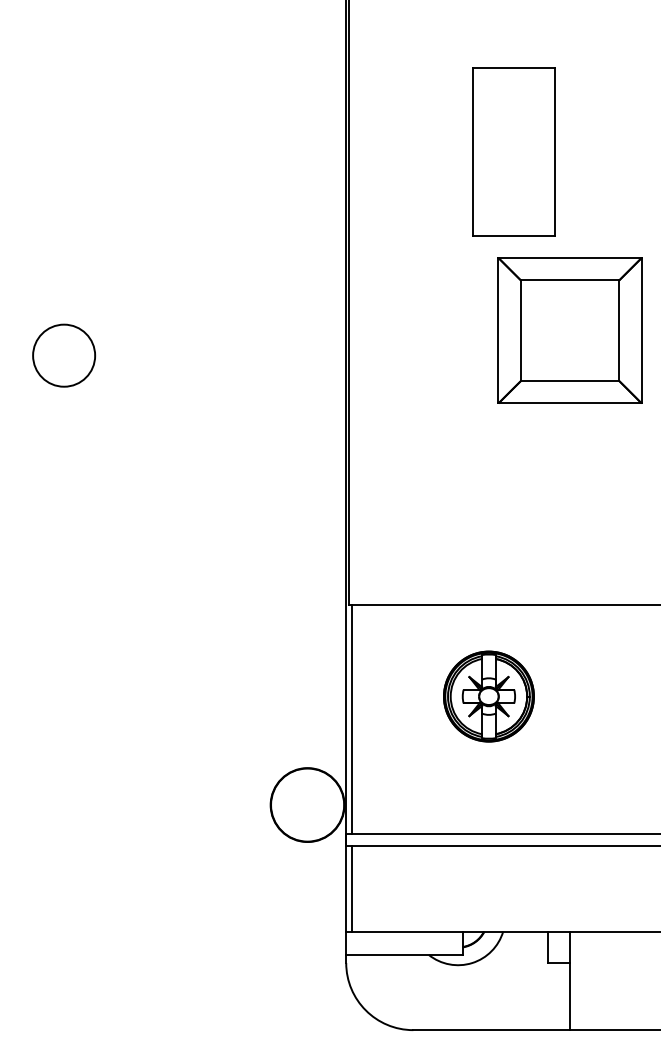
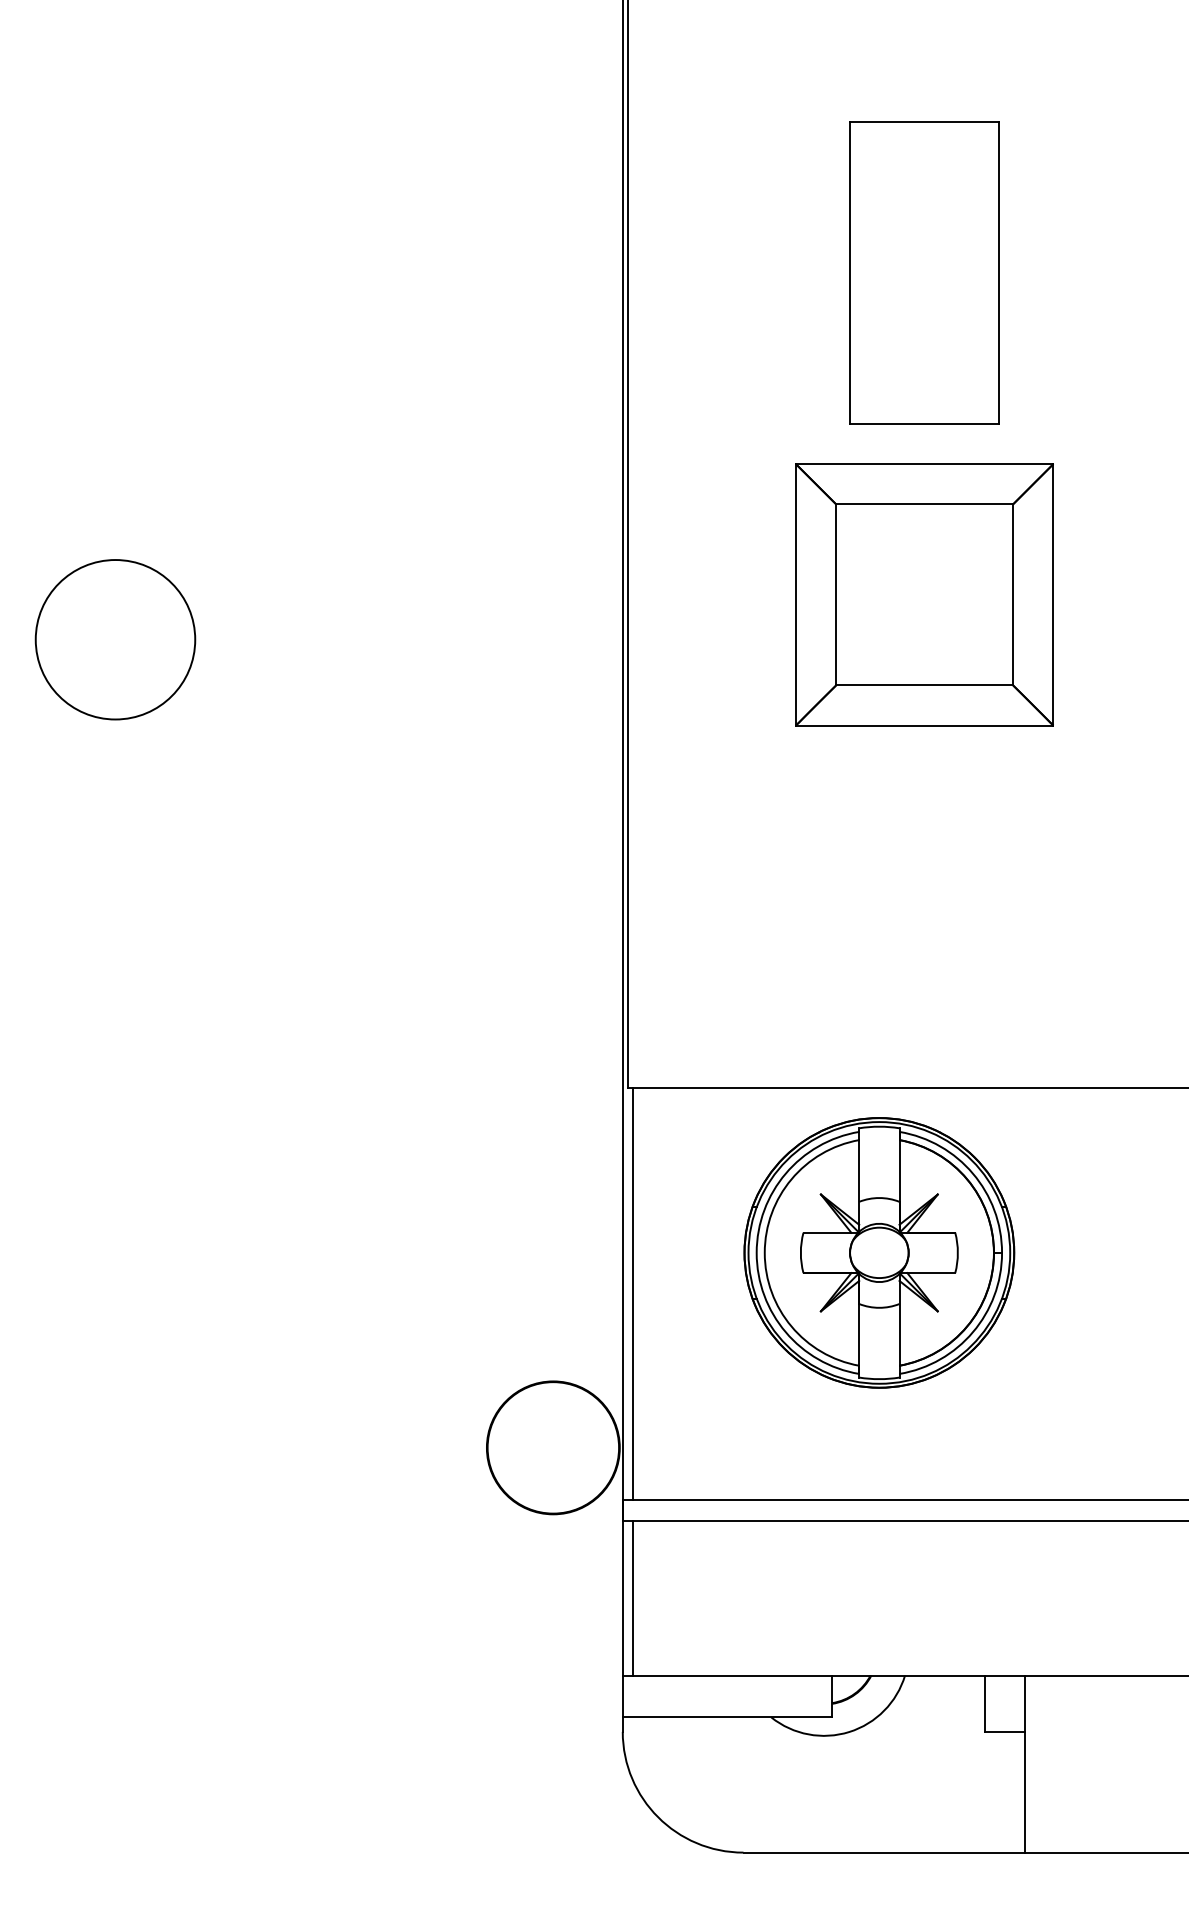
part: (569, 330) -> (923, 594), moved
circle: (63, 355) -> (114, 639), size x1.43
part: (488, 696) -> (878, 1252), size x1.67

